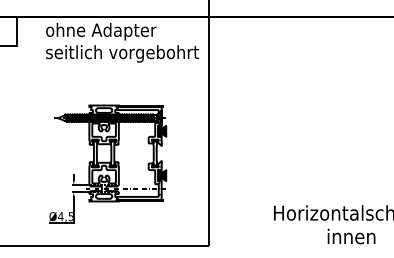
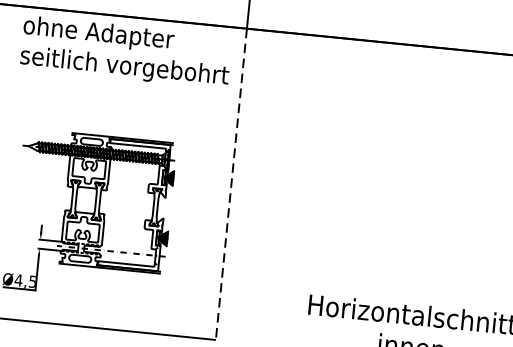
line: (208, 131) -> (231, 184), solid -> dashed

